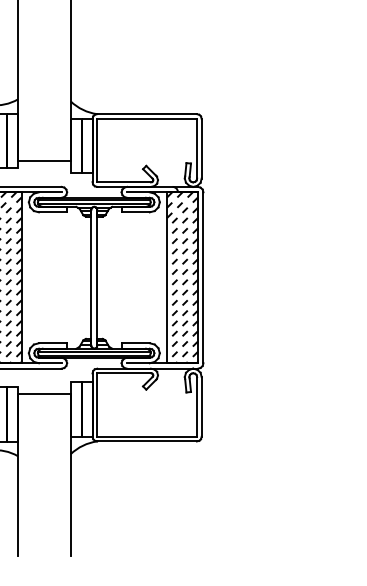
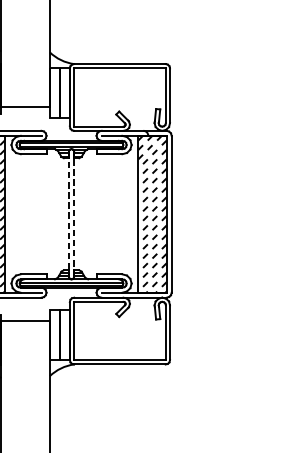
line: (91, 277) -> (68, 213), solid -> dashed
line: (97, 277) -> (74, 213), solid -> dashed

